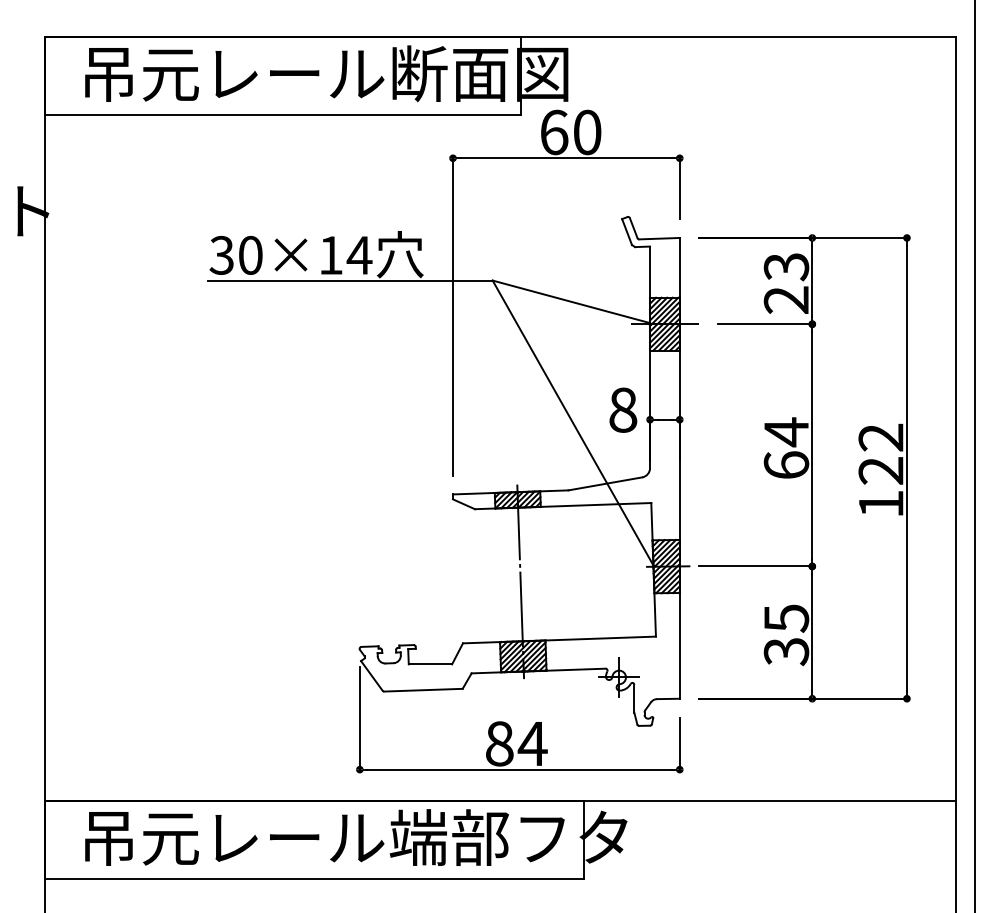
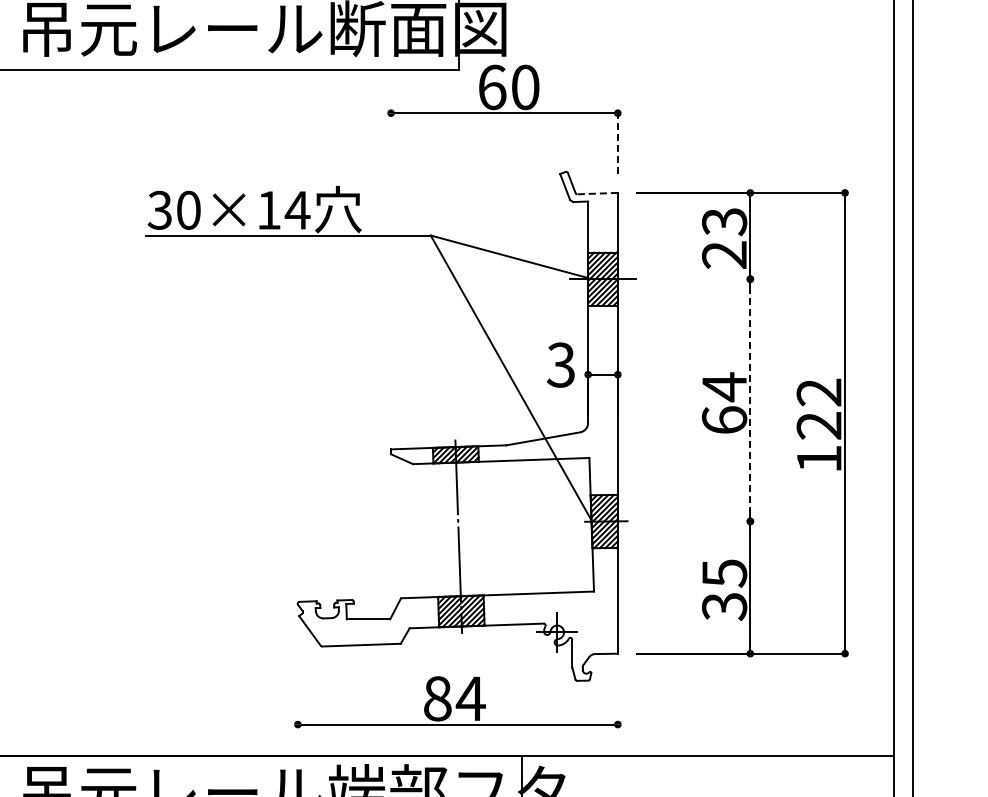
line: (679, 188) -> (617, 143), solid -> dashed
line: (659, 238) -> (597, 193), solid -> dashed
line: (452, 316) -> (390, 271), removed
line: (764, 324) -> (702, 279), removed
text: (622, 409) -> (560, 364), 8 -> 3
line: (812, 445) -> (750, 400), solid -> dashed
line: (755, 566) -> (693, 521), removed
line: (359, 717) -> (297, 672), removed
line: (679, 743) -> (617, 698), removed

